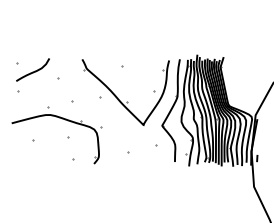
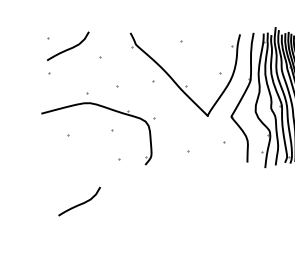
curve: (41, 194) -> (78, 203), added

